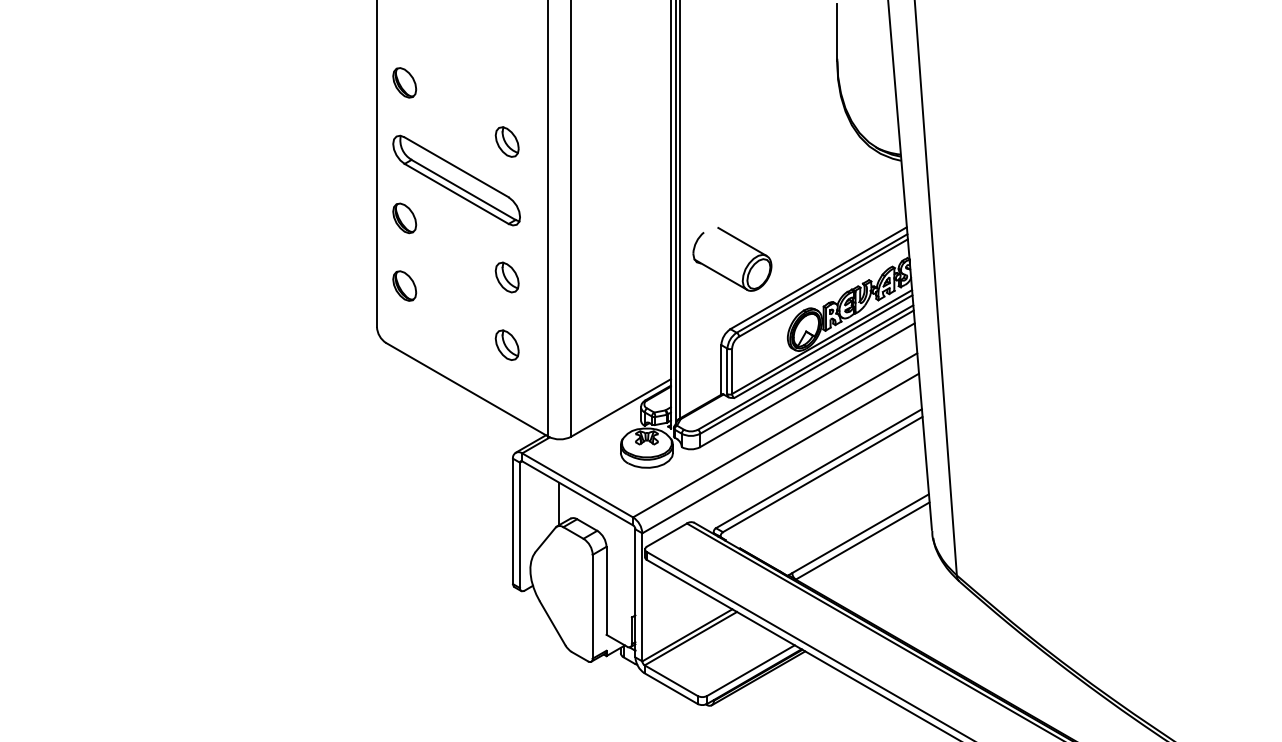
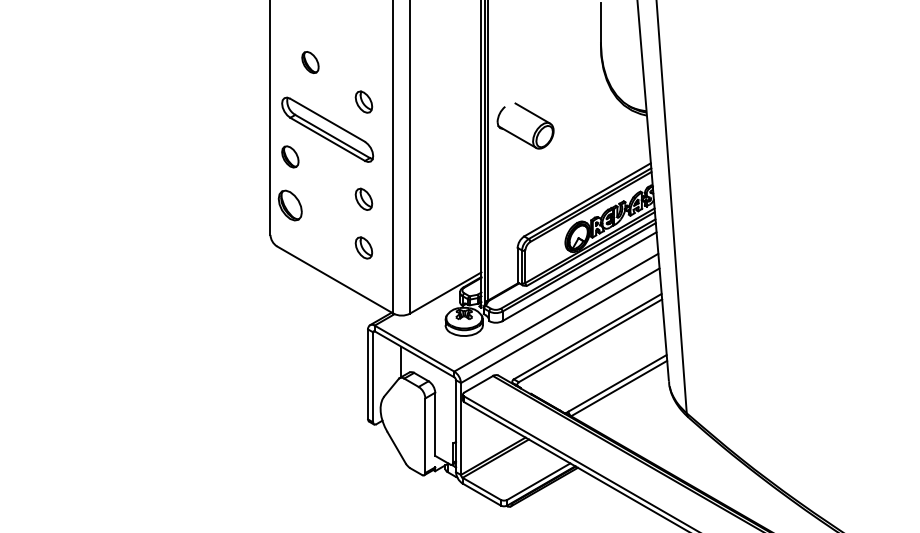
part: (404, 82) -> (310, 62), moved
part: (744, 268) -> (534, 132), moved
part: (404, 285) -> (290, 205), size x1.4

